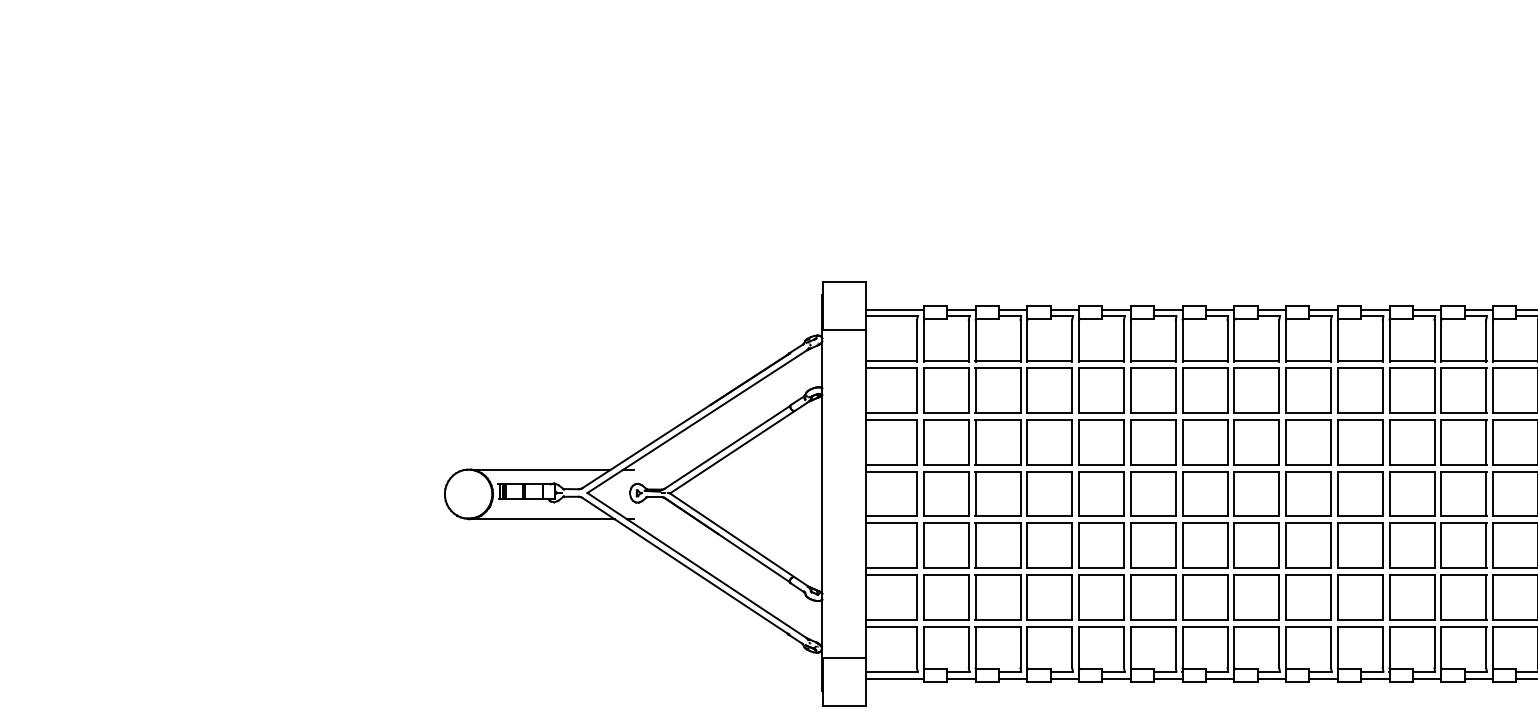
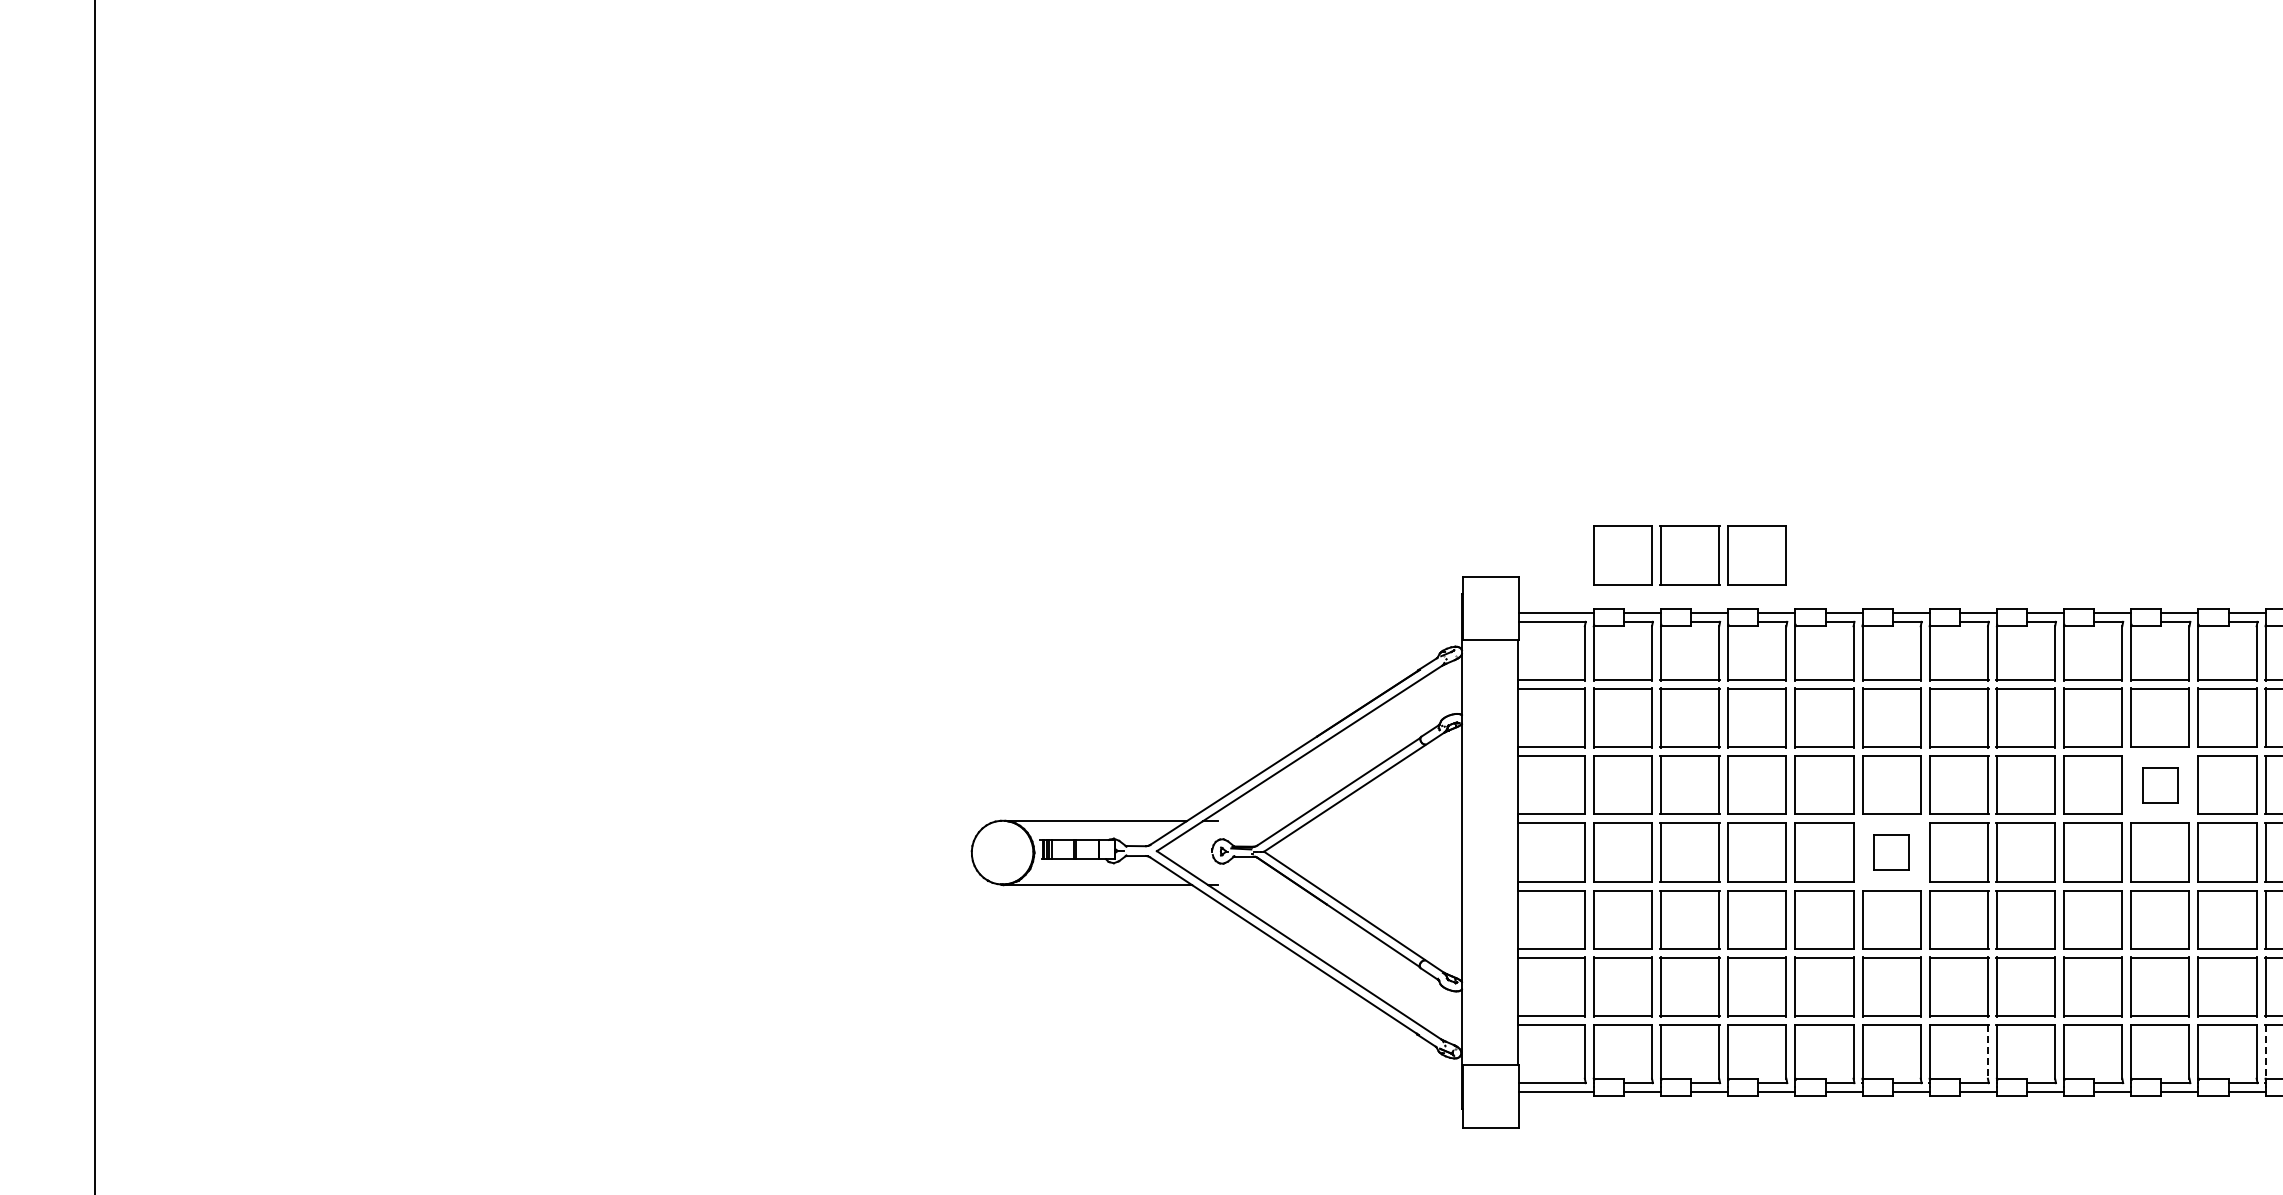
part: (997, 265) -> (1689, 555), added
part: (1359, 441) -> (2159, 784), size x0.6
part: (1153, 494) -> (1891, 852), size x0.6
line: (1227, 647) -> (1987, 1051), solid -> dashed
line: (1441, 647) -> (2265, 1051), solid -> dashed

